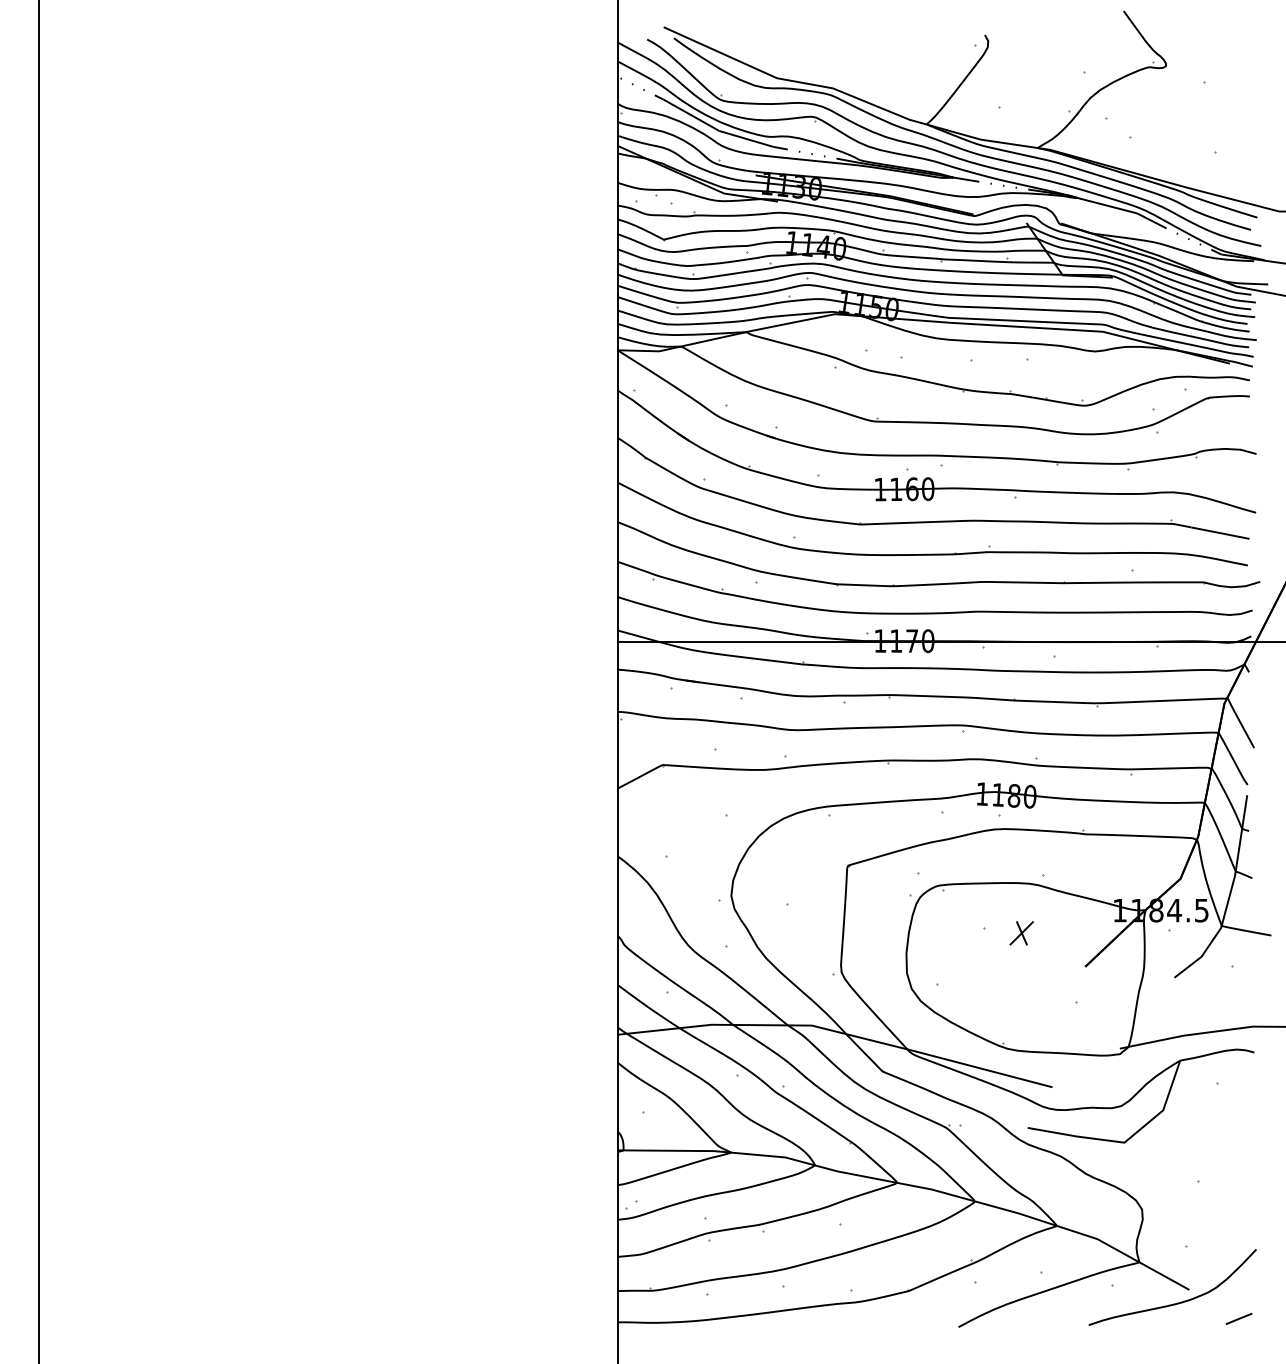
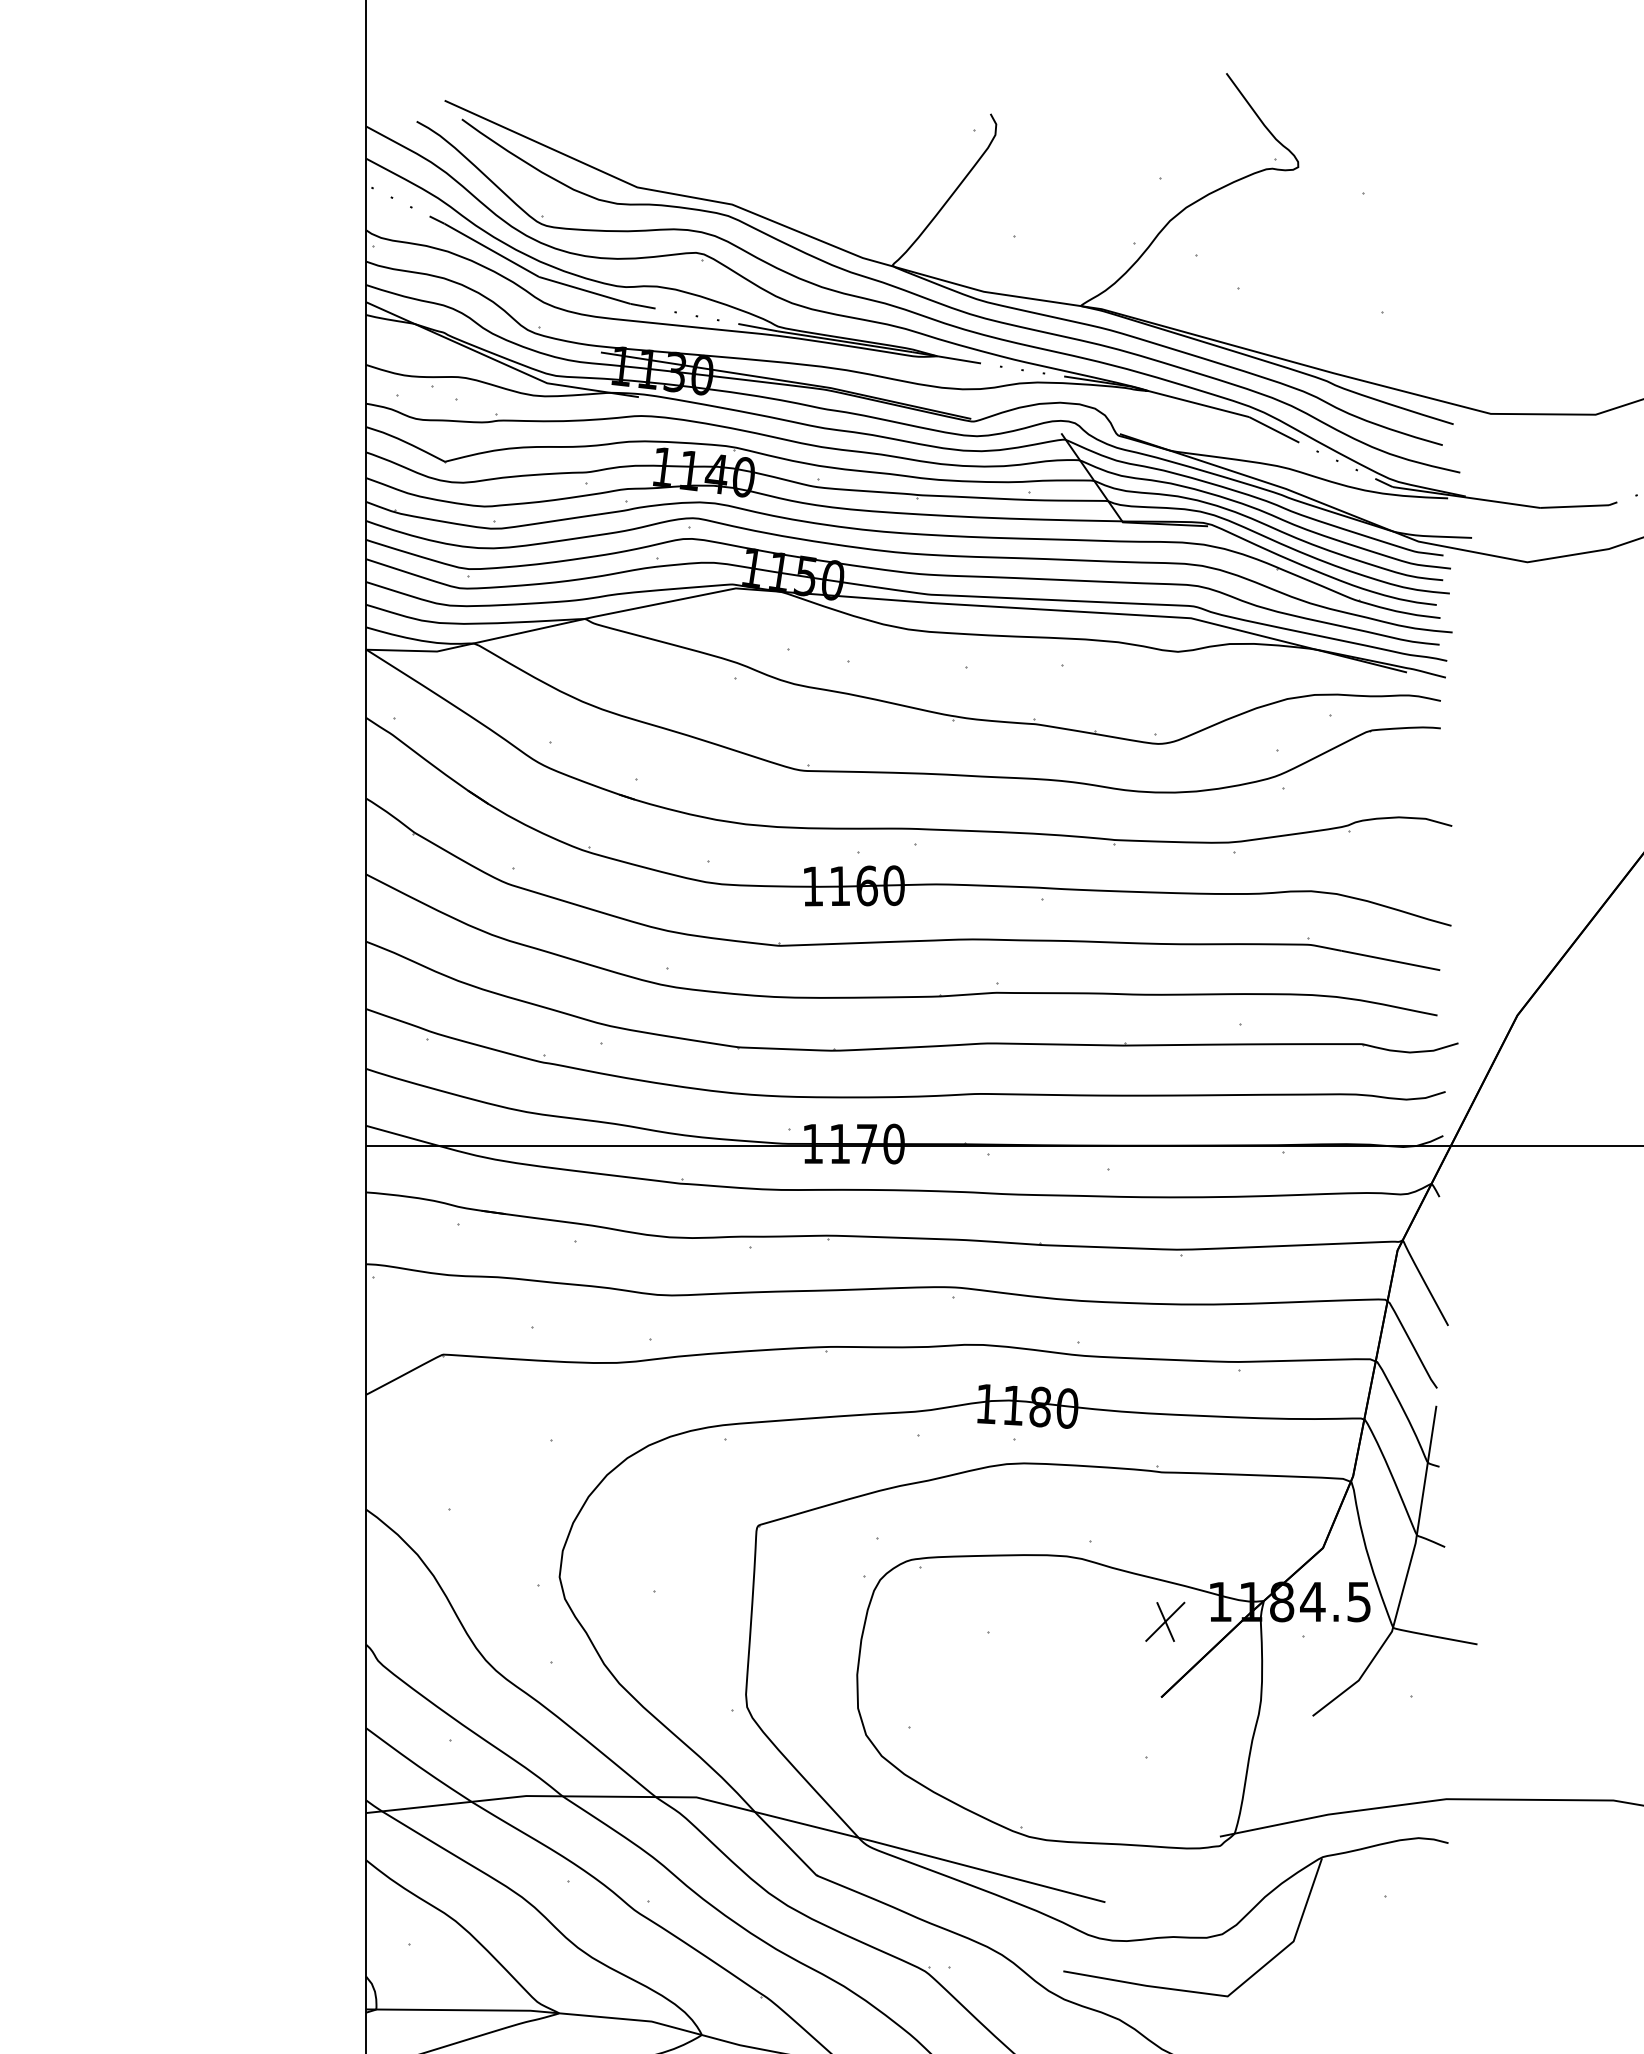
part: (1021, 933) -> (1164, 1622), moved

